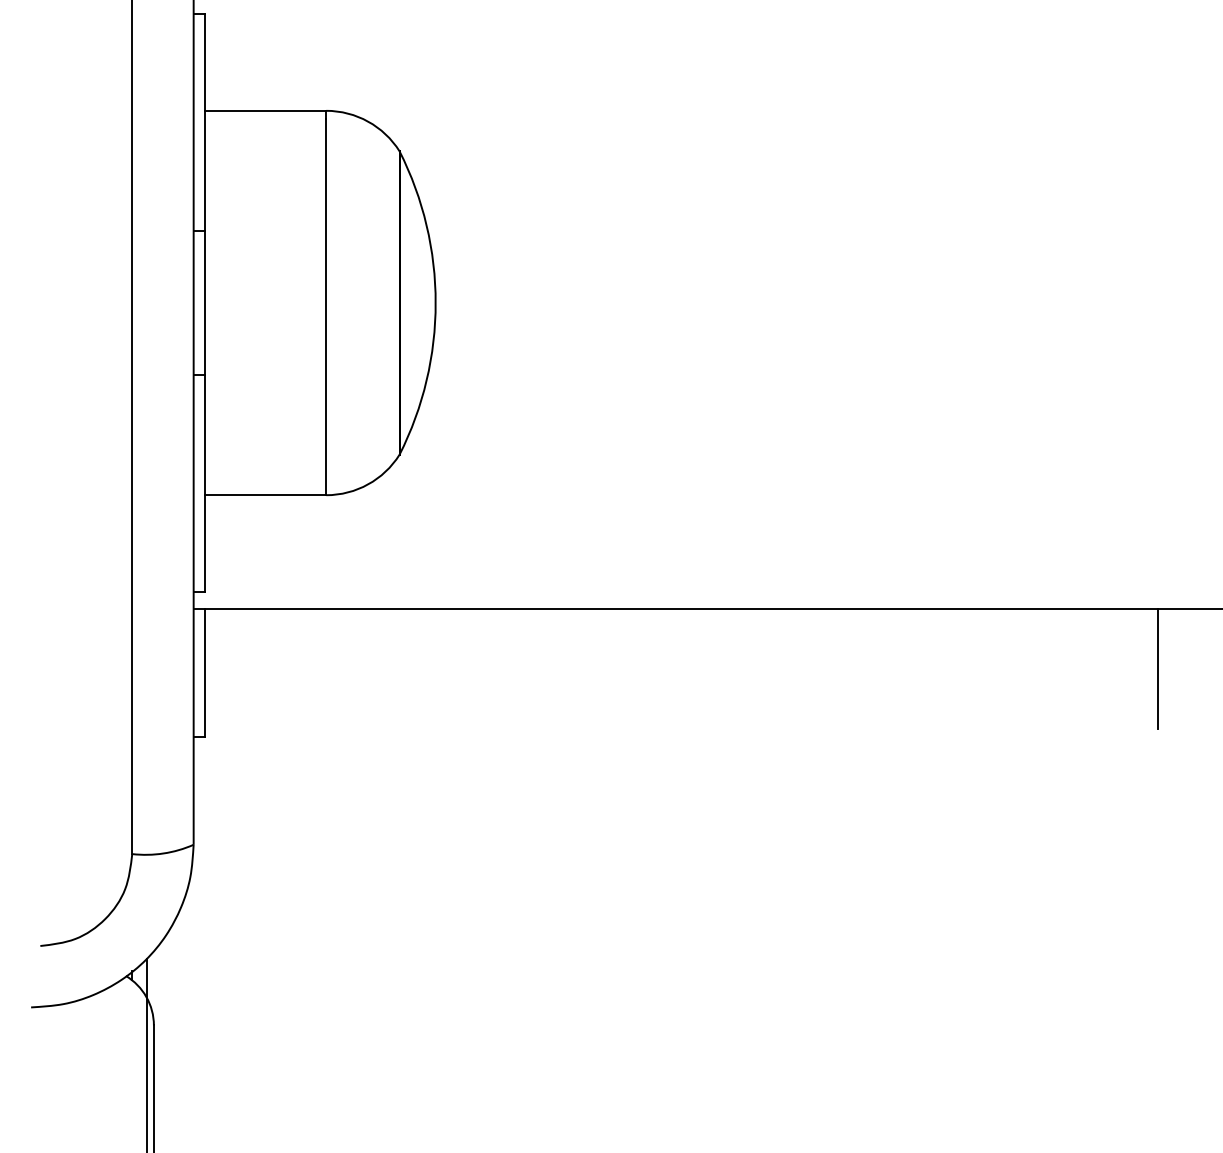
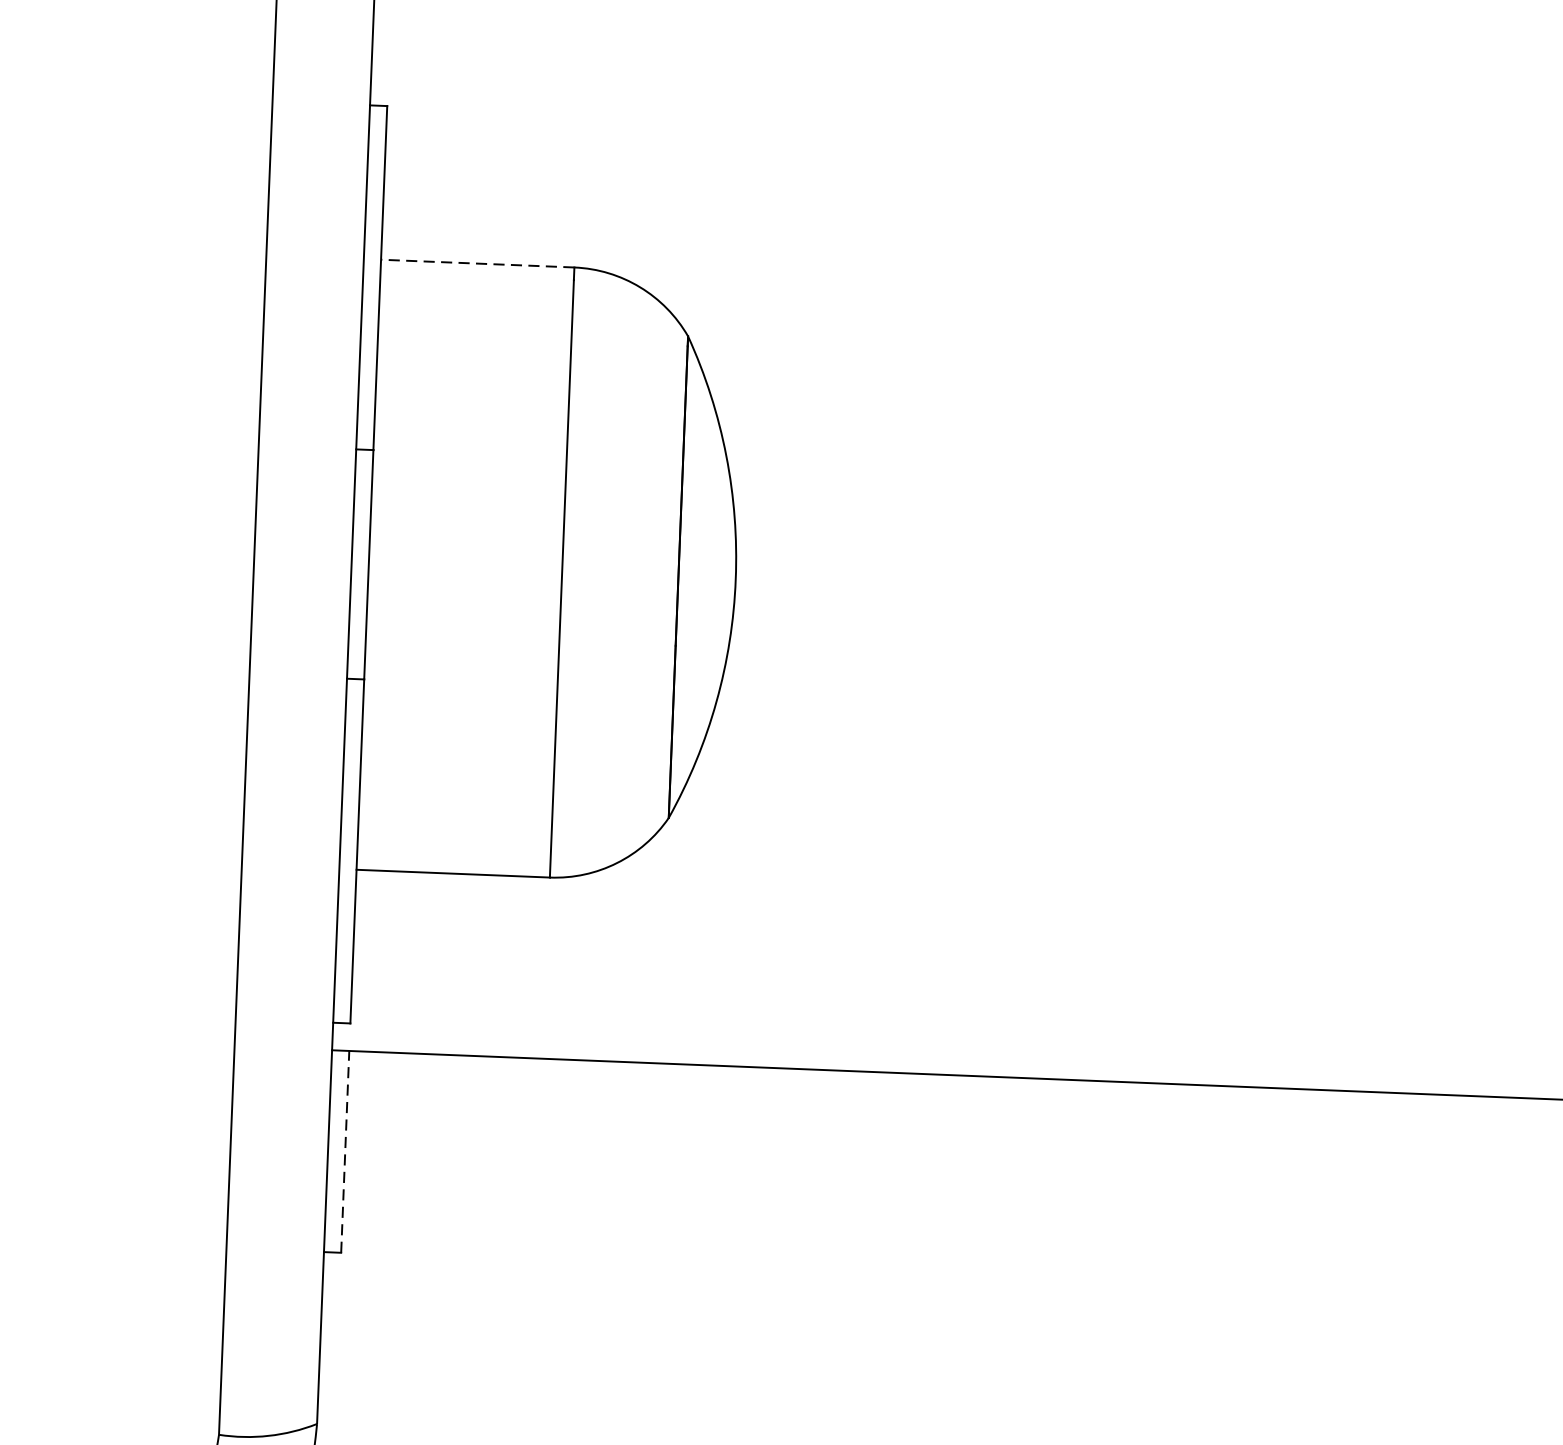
line: (265, 110) -> (477, 263), solid -> dashed
line: (204, 672) -> (345, 1151), solid -> dashed

